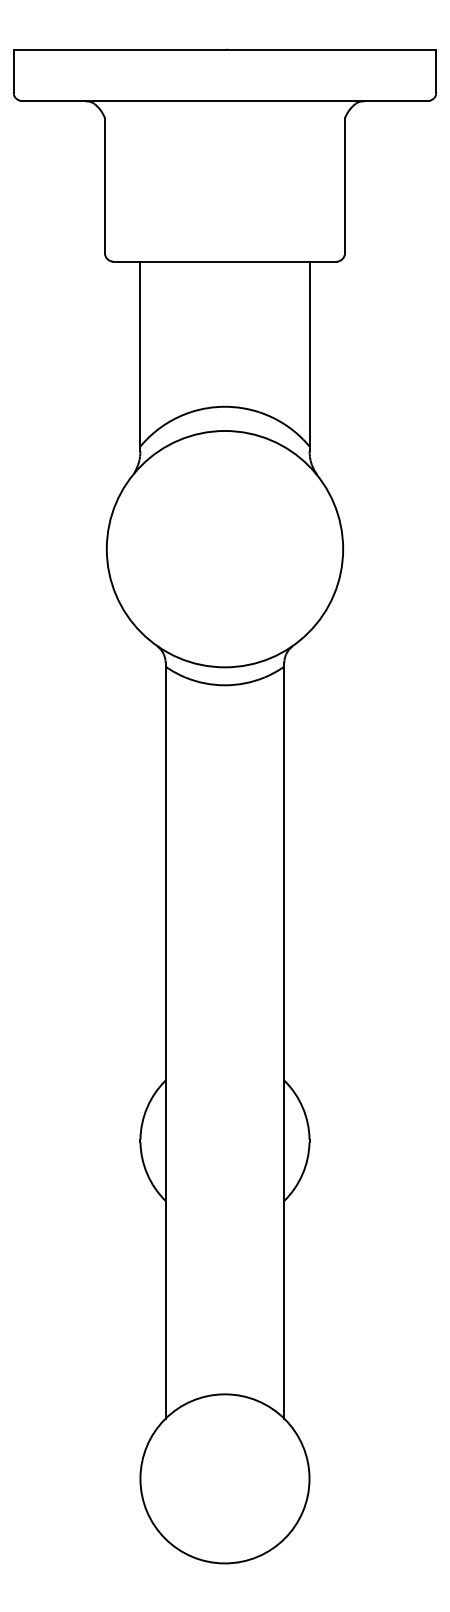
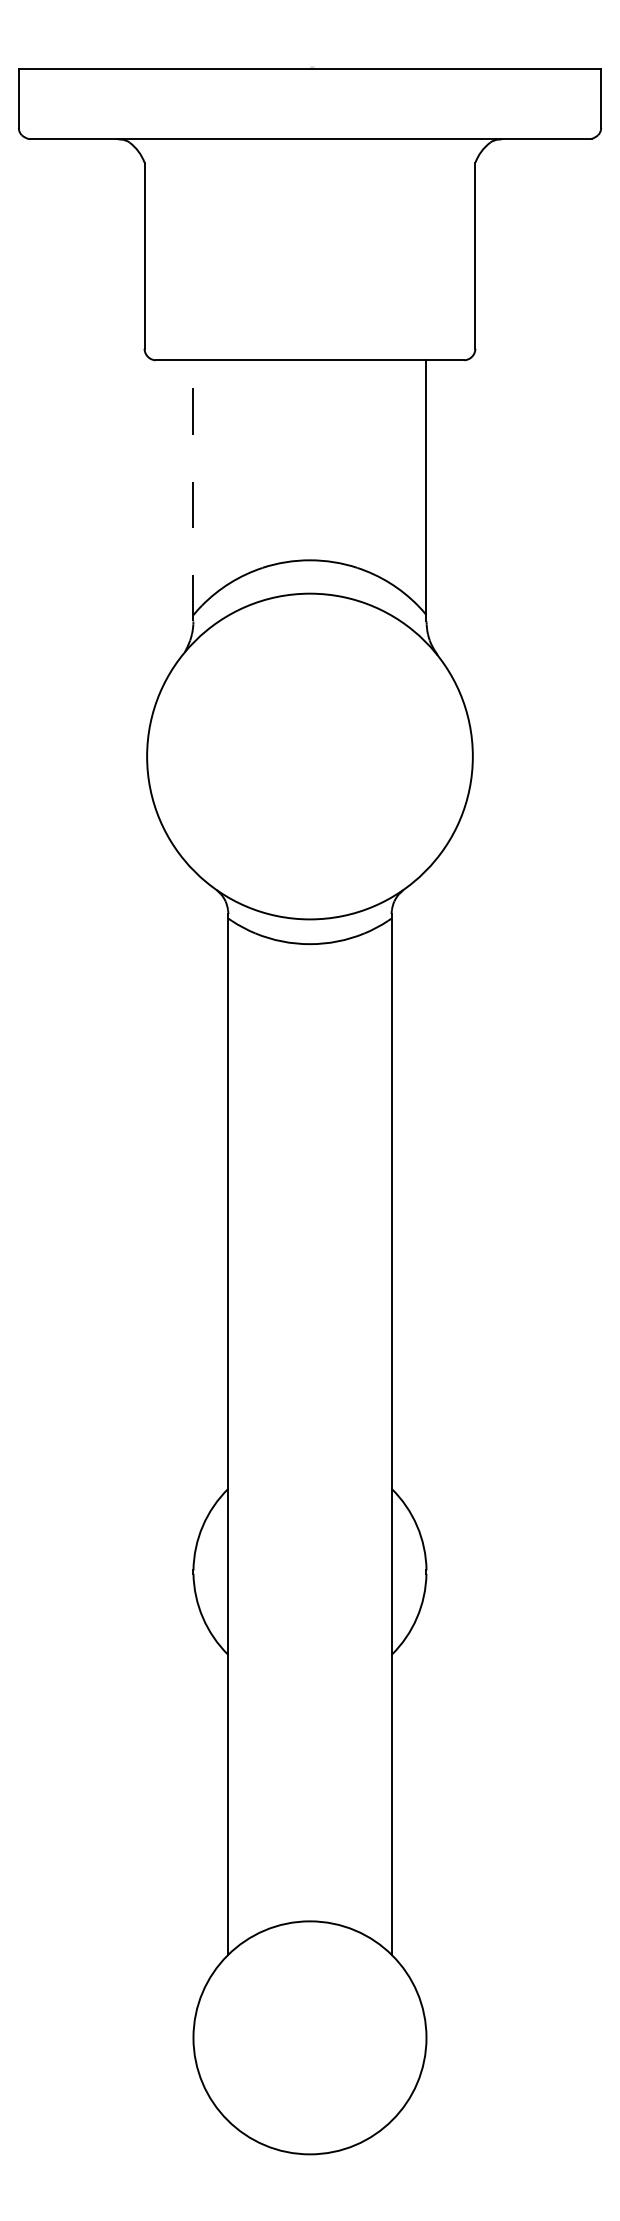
line: (140, 356) -> (193, 490), solid -> dashed

